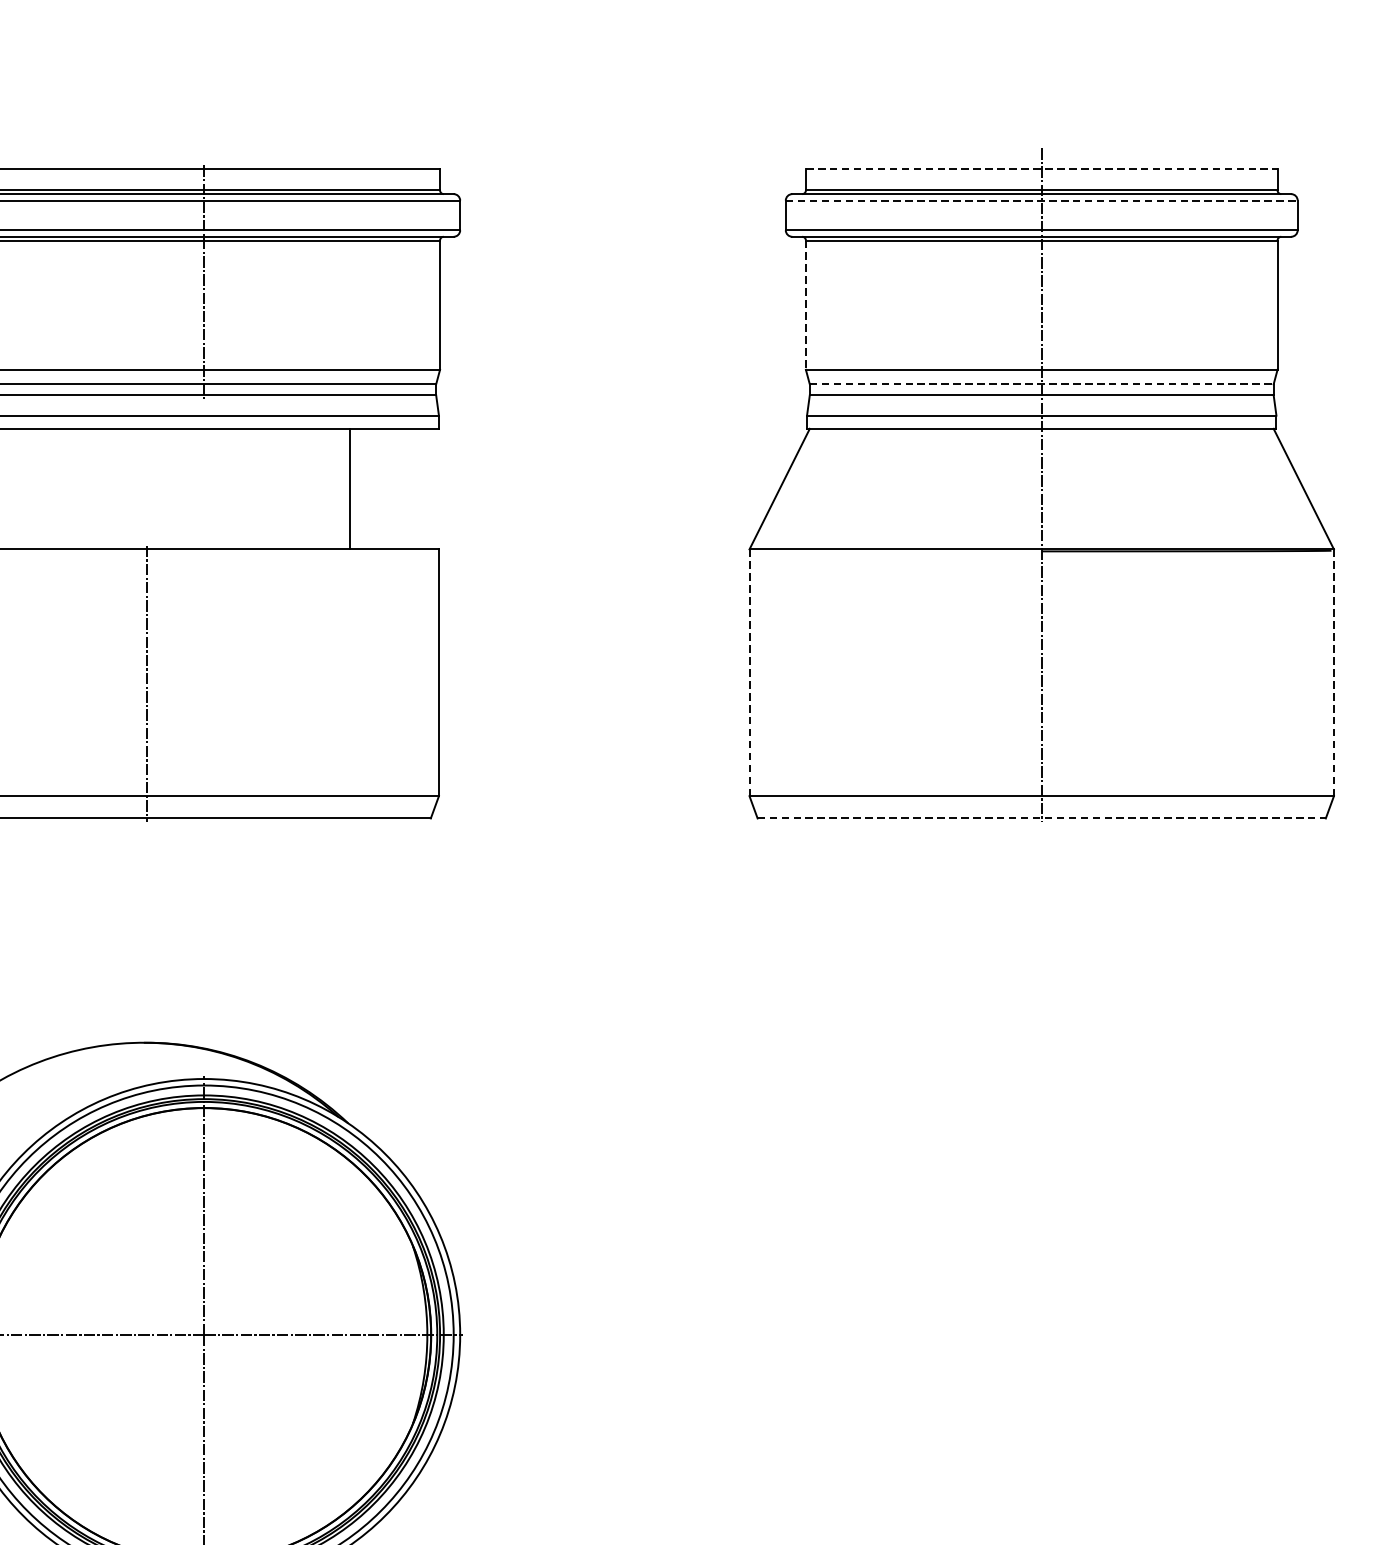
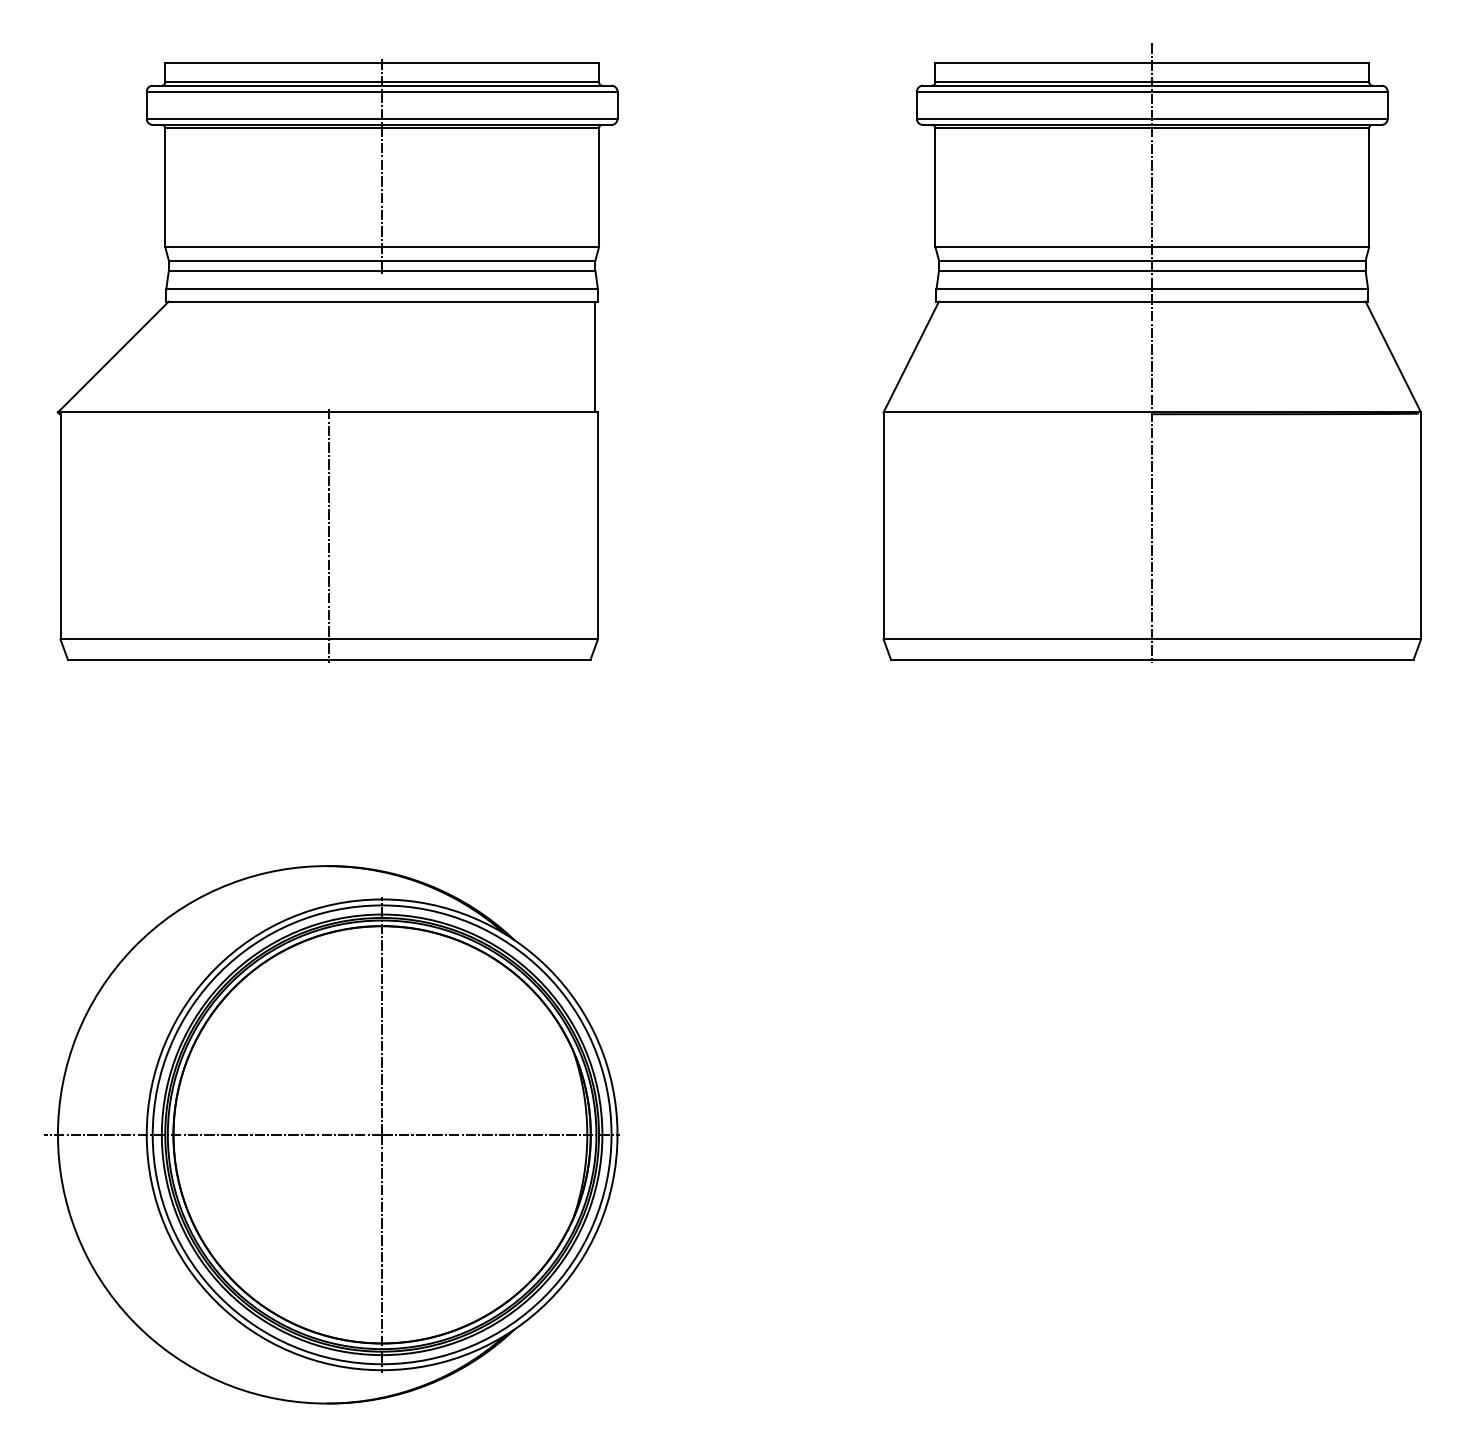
line: (1041, 168) -> (1152, 62), dashed -> solid
line: (1041, 200) -> (1152, 91), dashed -> solid
line: (805, 305) -> (935, 188), dashed -> solid
line: (1041, 384) -> (1152, 260), dashed -> solid
line: (350, 488) -> (595, 356), moved
line: (749, 673) -> (883, 526), dashed -> solid
line: (1334, 673) -> (1421, 526), dashed -> solid
line: (1041, 818) -> (1152, 659), dashed -> solid

